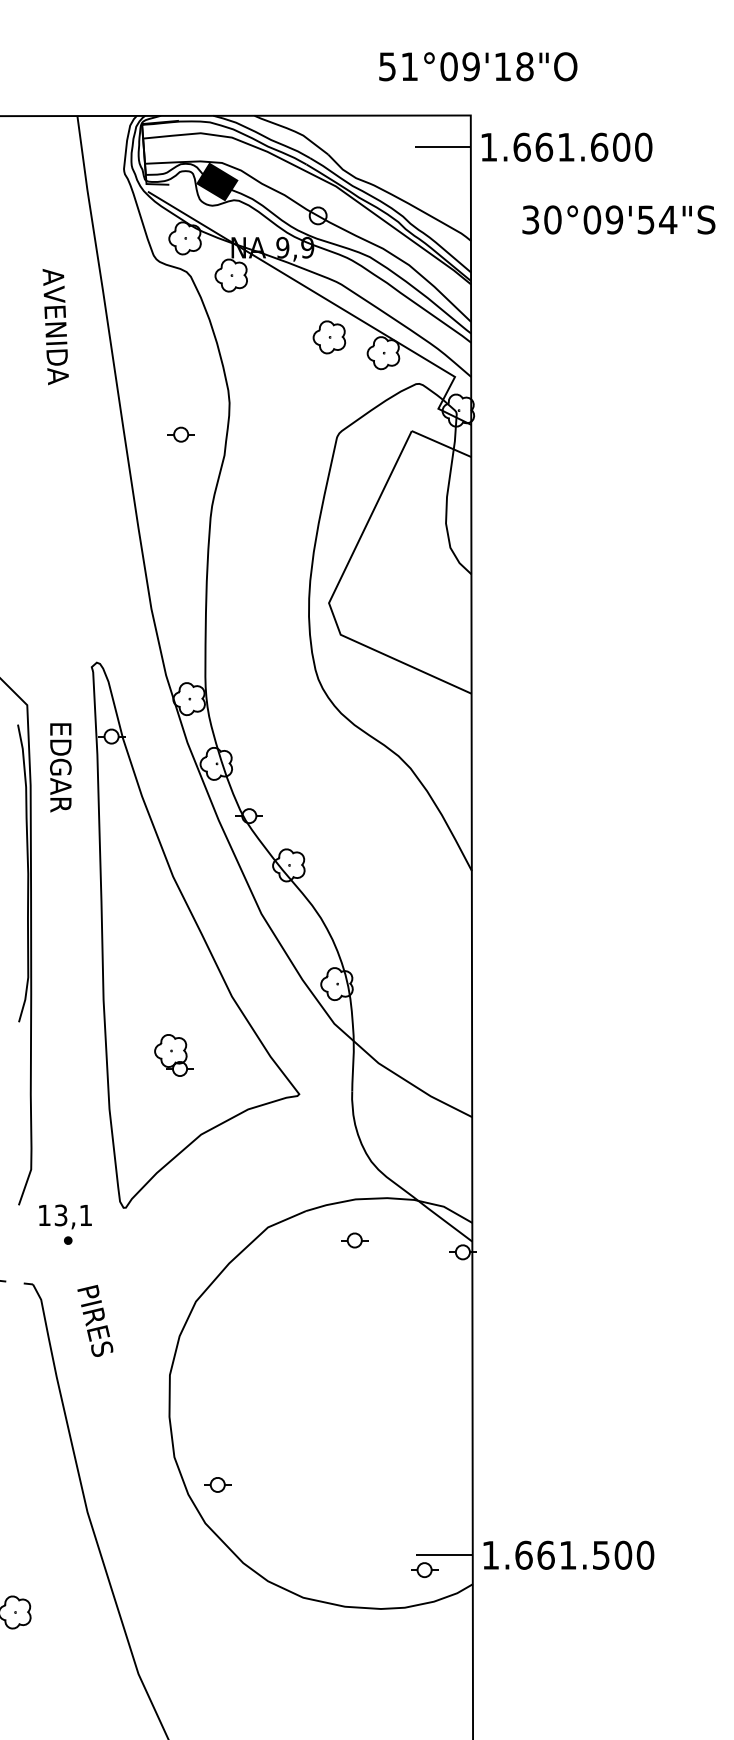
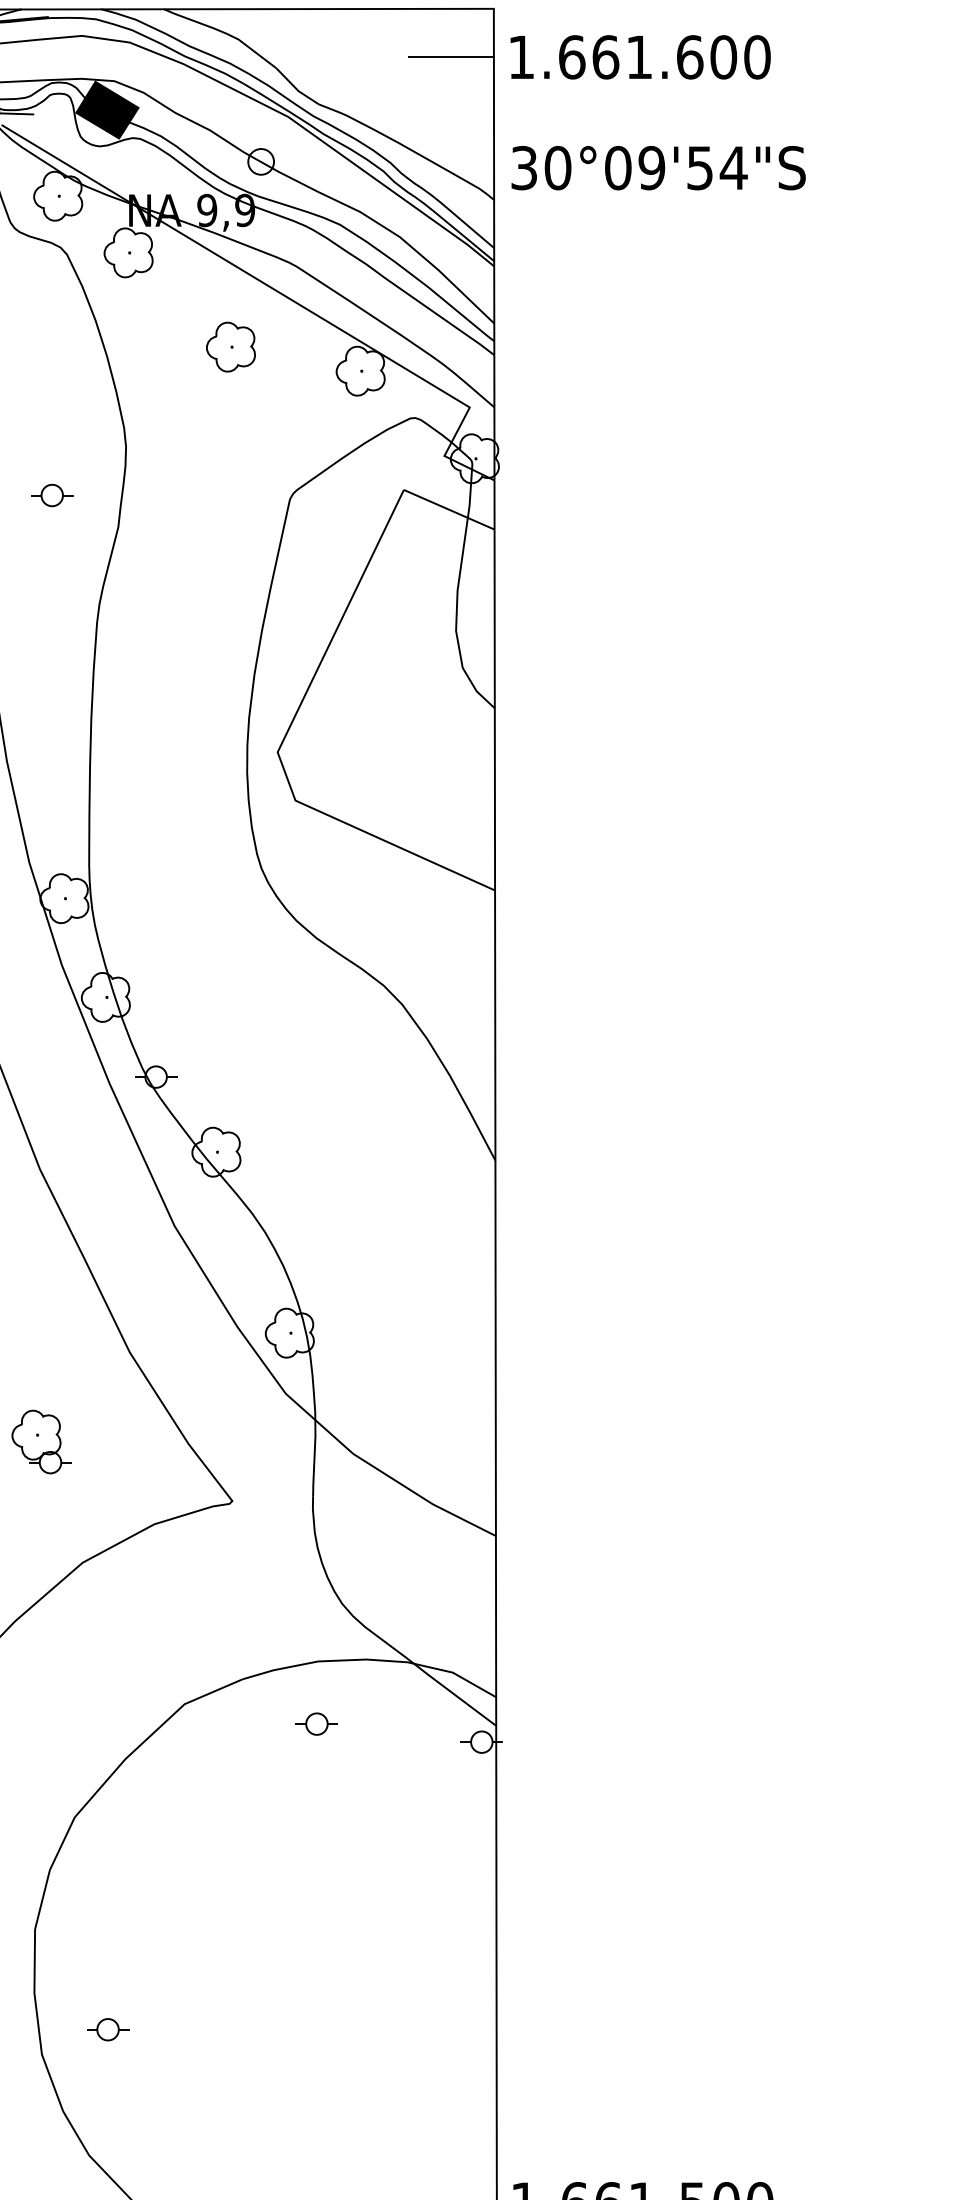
text: (618, 219) -> (658, 167), moved
part: (329, 337) -> (231, 347), moved
part: (217, 1484) -> (107, 2029), moved

